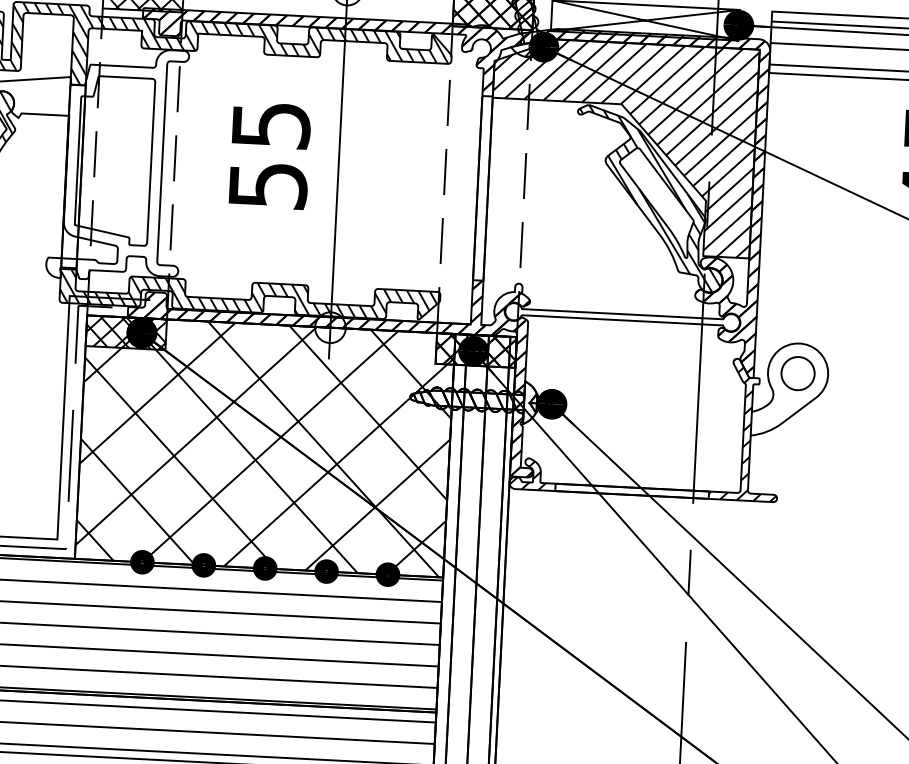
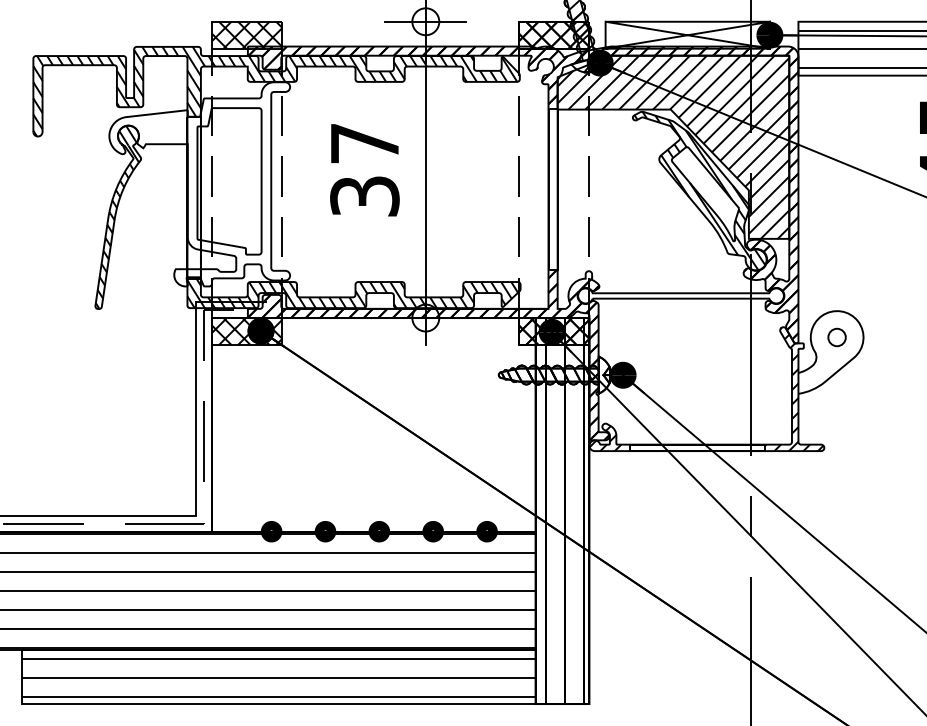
text: (269, 154) -> (364, 169), 55 -> 37
circle: (797, 373) -> (836, 337), size x0.6
hatch: (264, 445) -> (373, 424), removed

